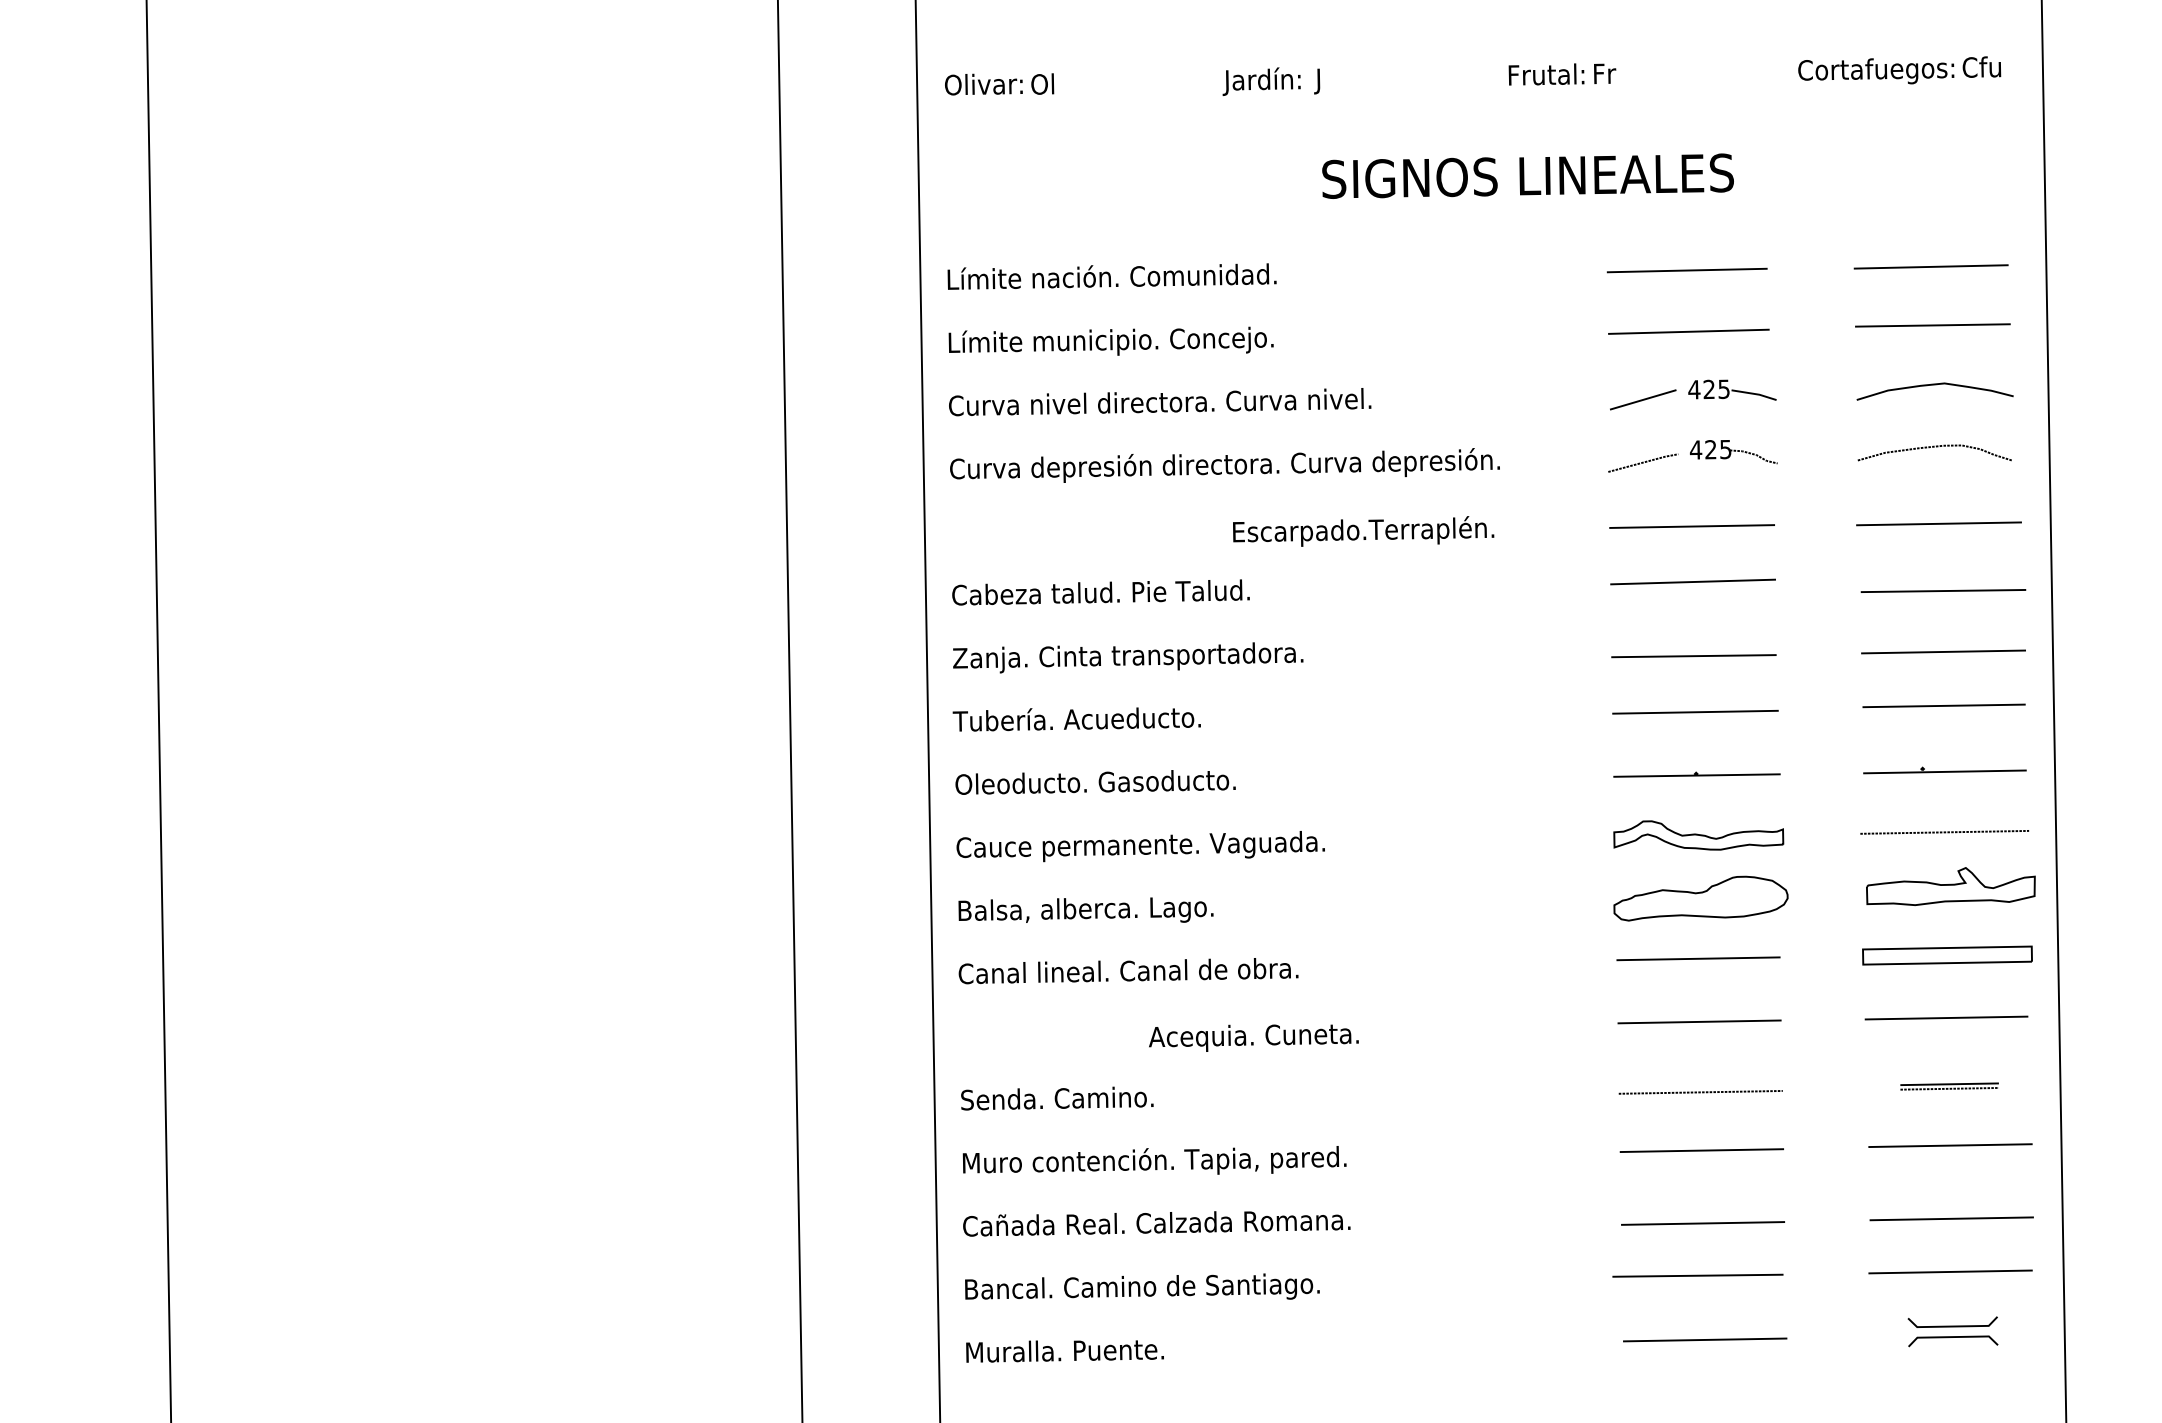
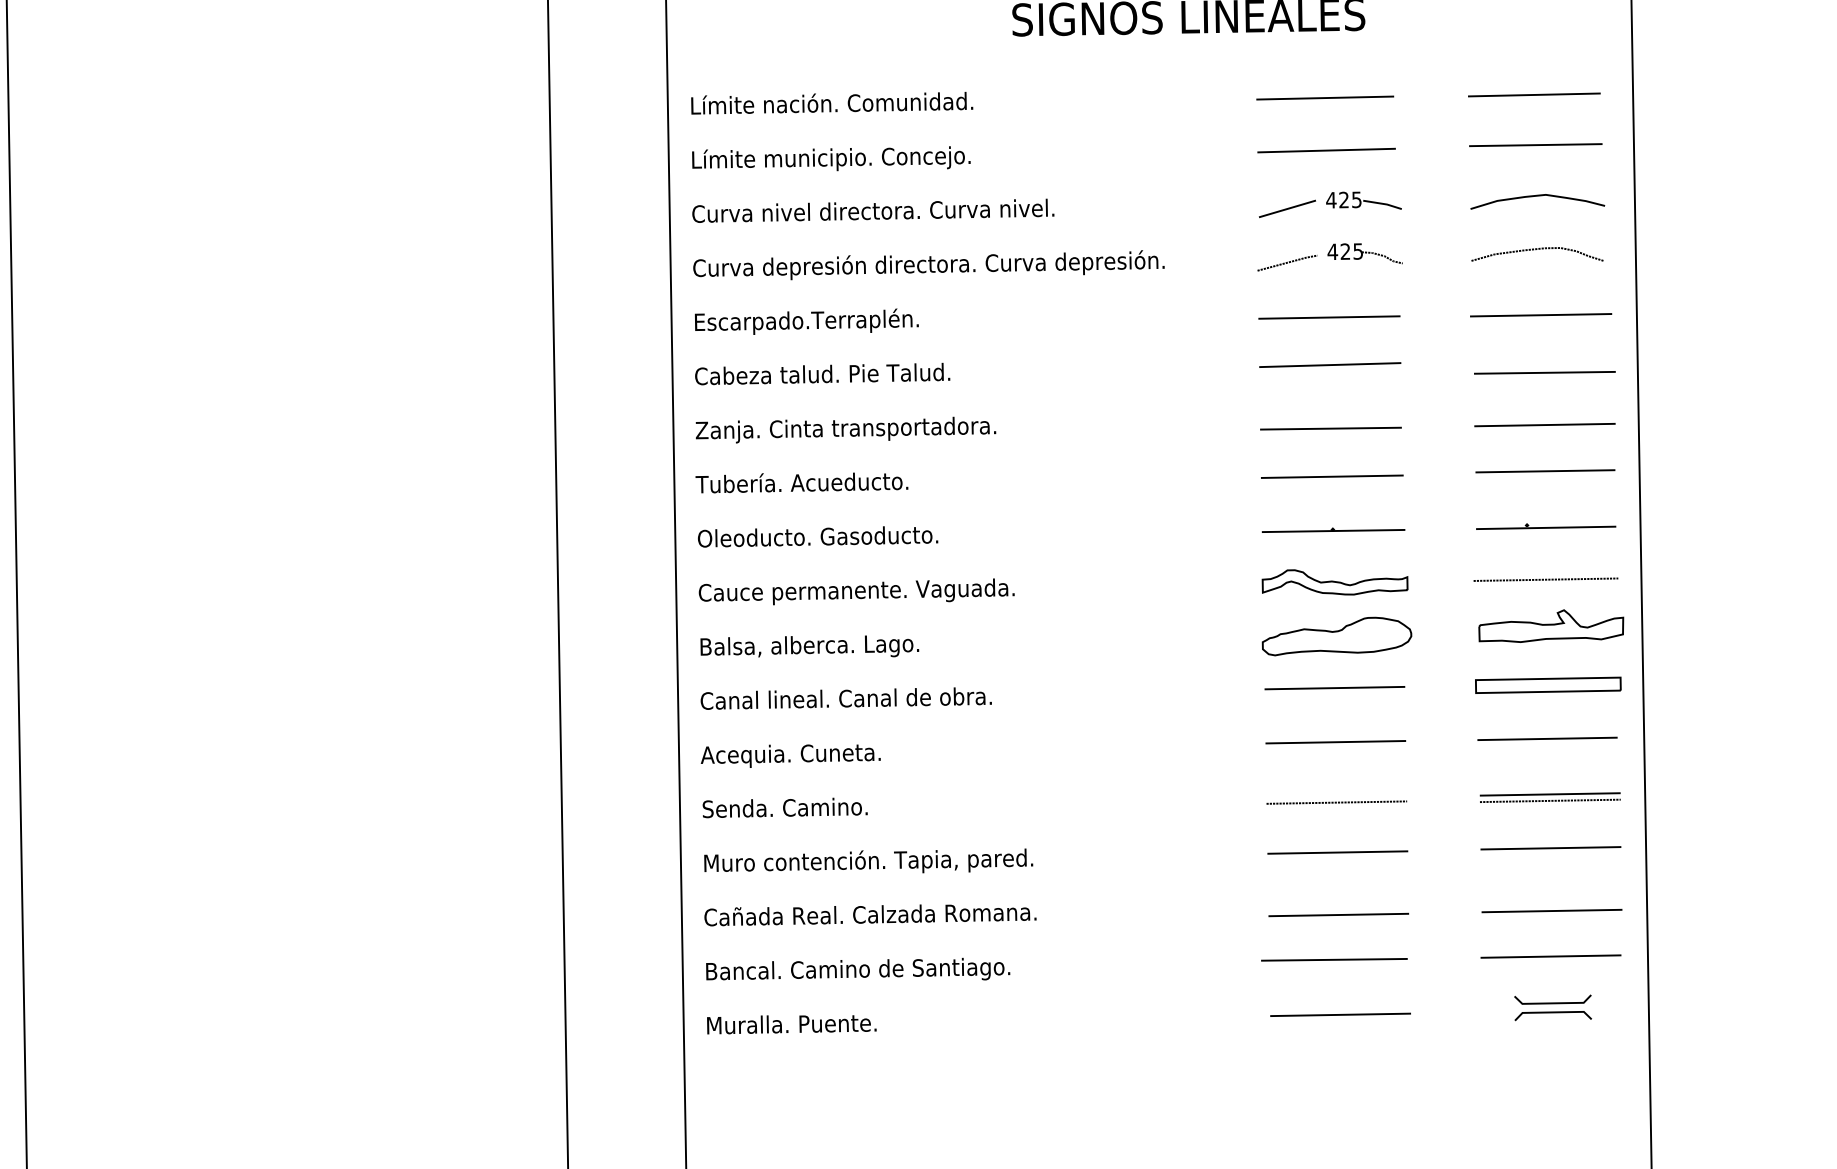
text: (1363, 531) -> (806, 321), moved
text: (1253, 1037) -> (790, 755), moved
part: (1949, 1086) -> (1550, 797), size x1.67

